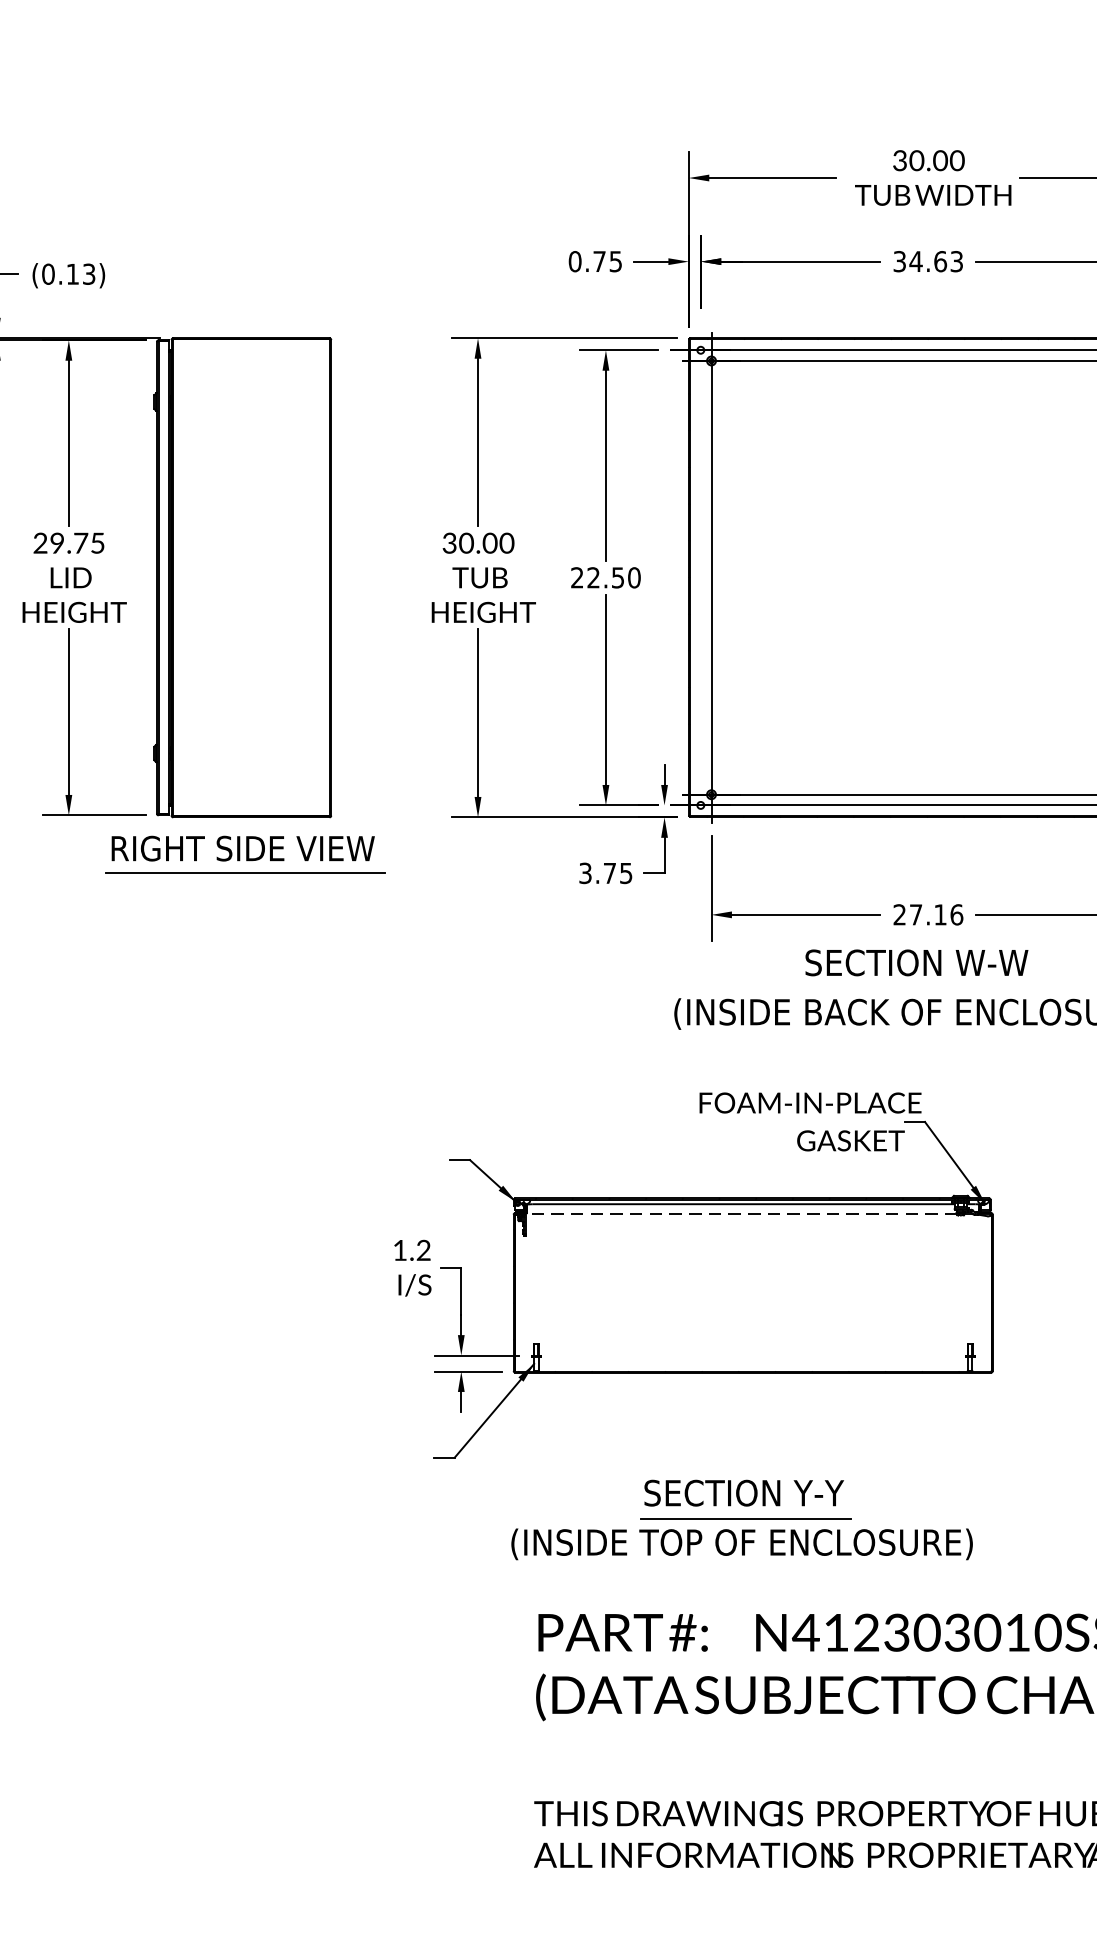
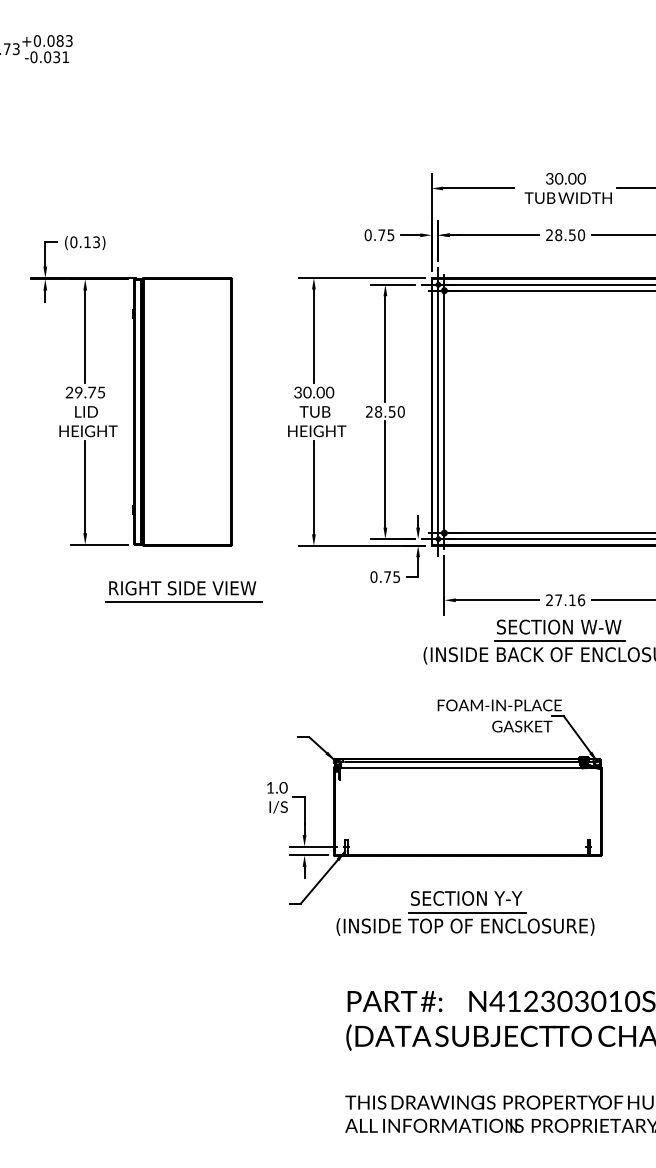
text: (928, 262) -> (565, 235), 34.63 -> 28.50
text: (593, 577) -> (378, 411), 22.50 -> 28.50
line: (700, 577) -> (438, 411), added
part: (244, 854) -> (183, 591), moved
text: (584, 872) -> (373, 576), 3.75 -> 0.75
line: (917, 988) -> (559, 641), added
line: (742, 1214) -> (461, 767), dashed -> solid
text: (423, 1251) -> (283, 788), 1.2 -> 1.0
part: (742, 1520) -> (465, 913), moved

